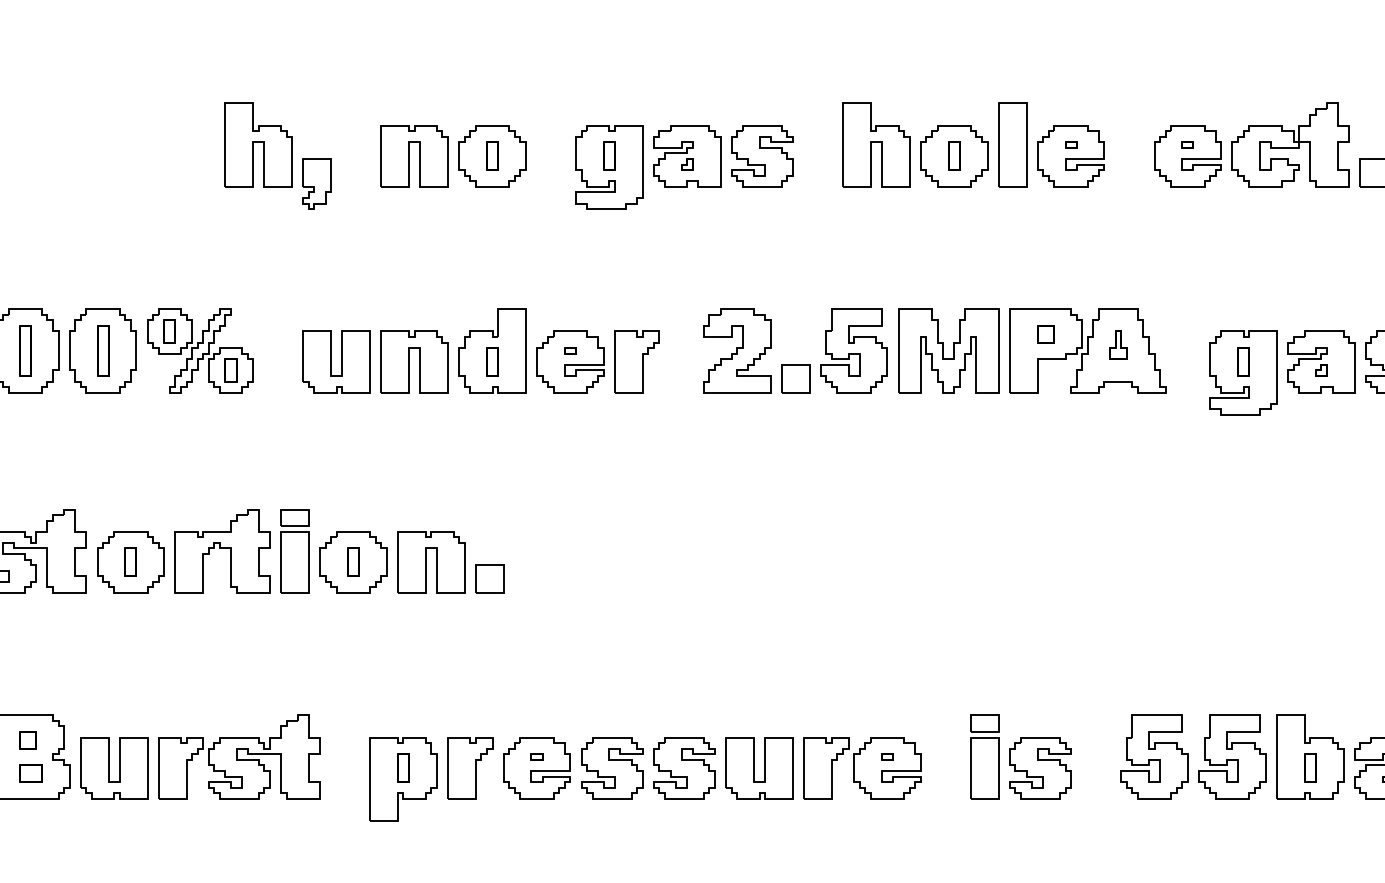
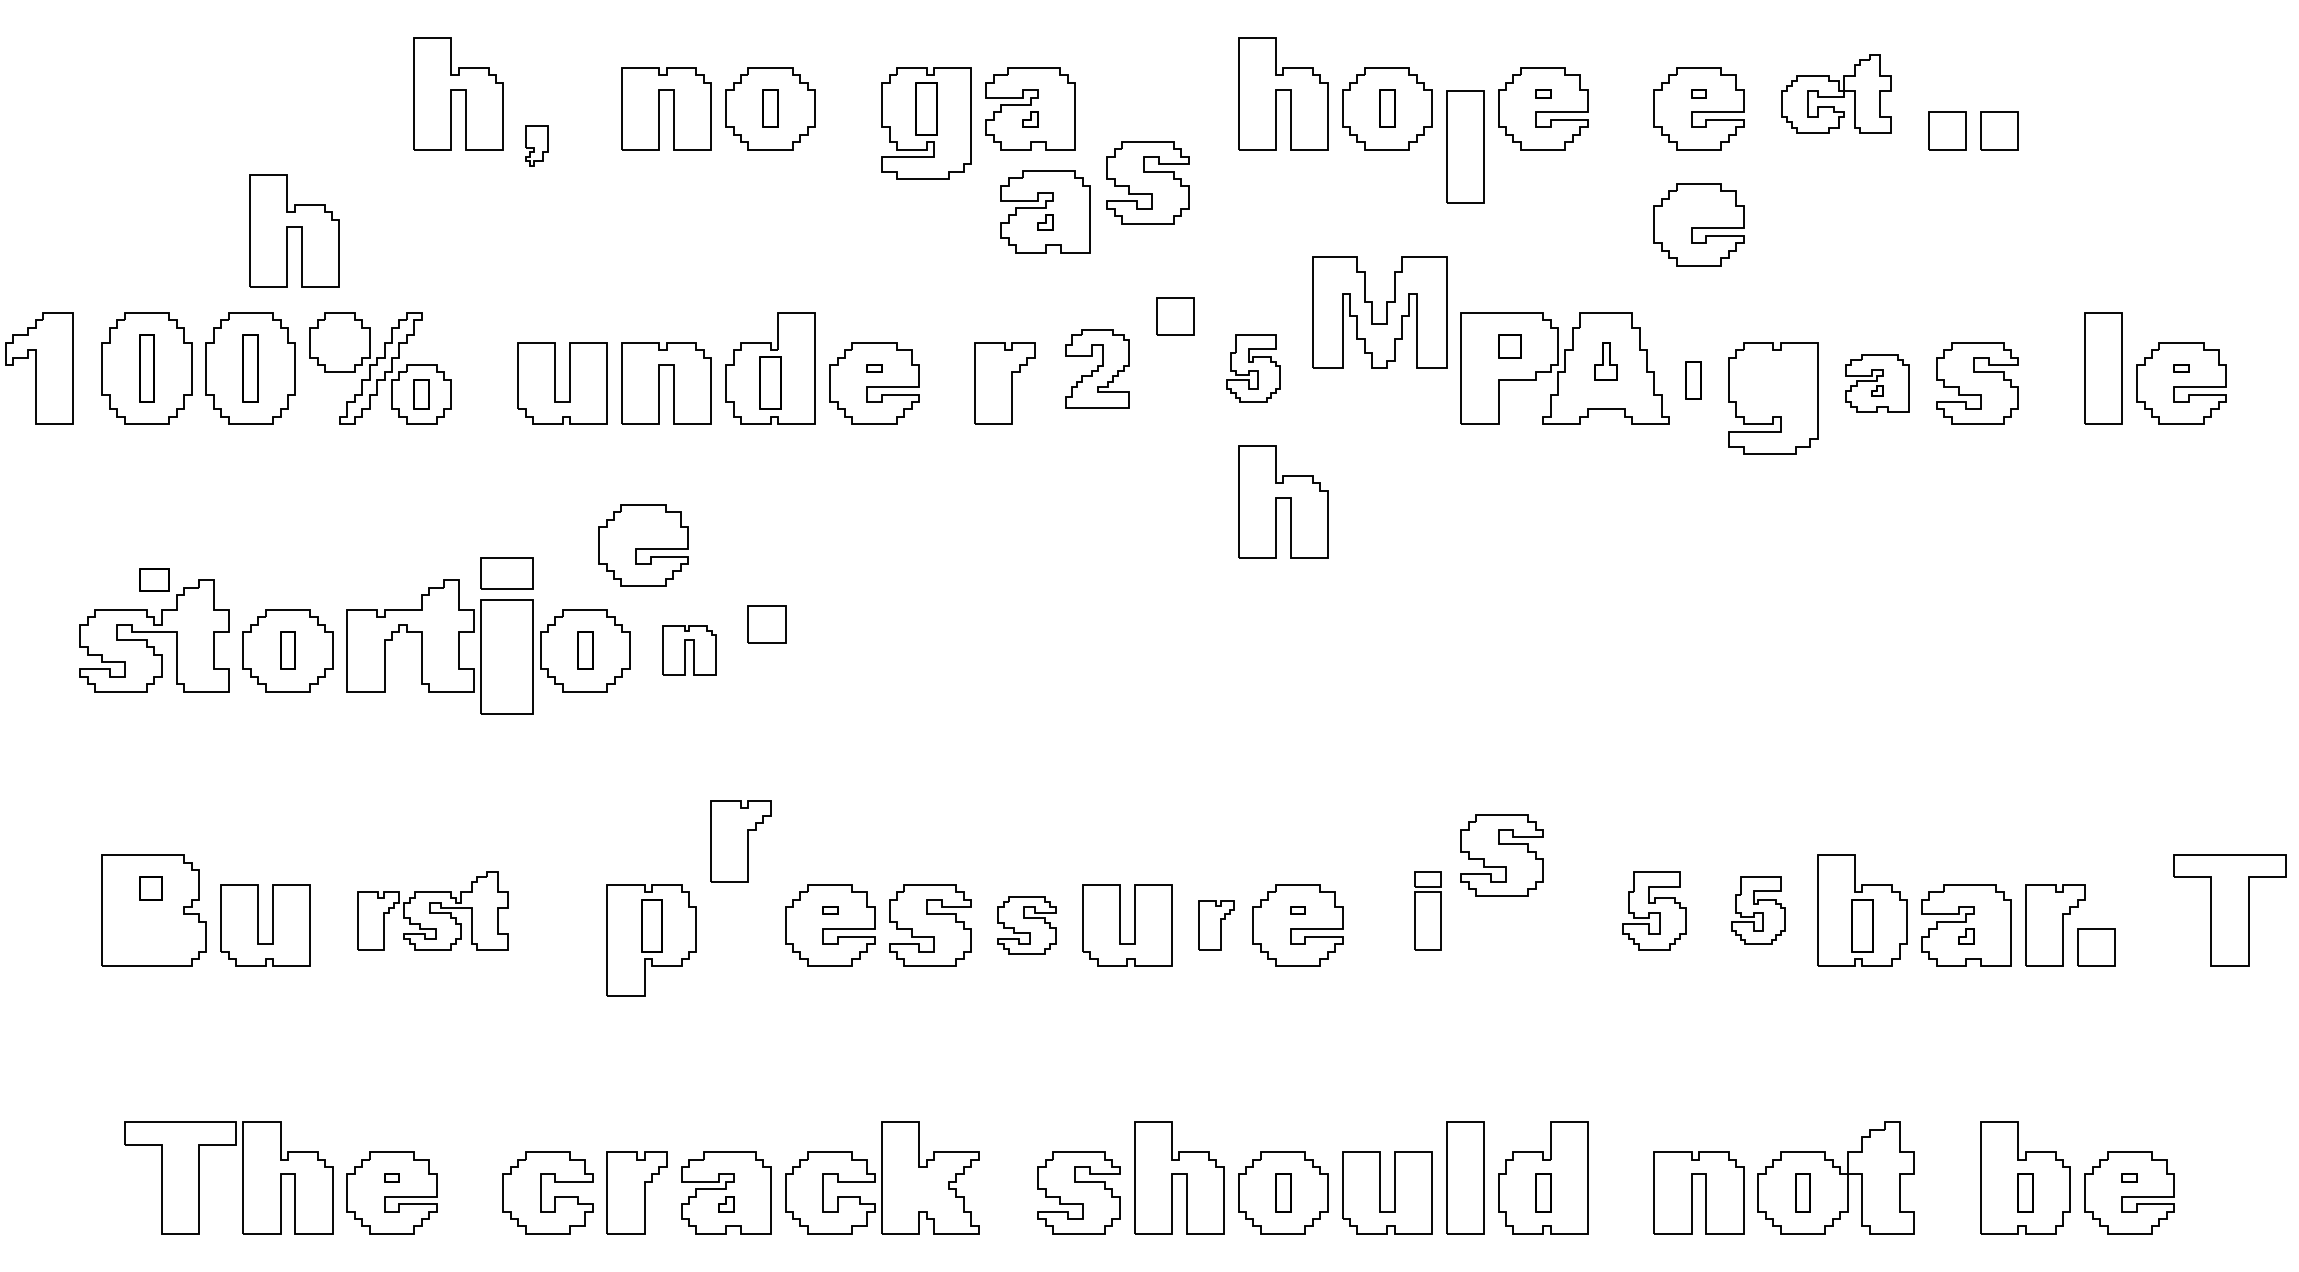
part: (1012, 144) -> (1465, 146), moved
part: (1290, 144) -> (1835, 93), size x0.7
part: (609, 156) -> (926, 108), size x1.4
part: (761, 156) -> (1147, 182), moved
part: (317, 183) -> (536, 145), size x0.6
part: (698, 233) -> (1045, 211), added
part: (1187, 242) -> (1698, 224), added
part: (135, 247) -> (294, 230), added
part: (169, 331) -> (339, 342), removed
part: (737, 350) -> (1097, 368), size x0.7
part: (854, 350) -> (1253, 368), size x0.6
part: (943, 350) -> (1372, 312), moved
part: (492, 362) -> (770, 383), size x1.4
part: (636, 362) -> (1004, 383), moved
part: (1243, 362) -> (1693, 380), moved
part: (1321, 362) -> (1877, 383), size x0.7
part: (795, 378) -> (1175, 316), moved
part: (876, 450) -> (1283, 501), added
part: (397, 483) -> (643, 545), added
part: (295, 550) -> (507, 635), size x1.4
part: (431, 562) -> (689, 650), size x0.6
part: (489, 579) -> (766, 624), moved
part: (239, 756) -> (432, 910), size x0.7
part: (984, 756) -> (1427, 910), size x0.7
part: (1154, 756) -> (1654, 910), size x0.7
part: (1232, 756) -> (1758, 910), size x0.6
part: (403, 768) -> (651, 925), size x1.4
part: (469, 768) -> (740, 841), moved
part: (684, 768) -> (1026, 925), size x0.7
part: (826, 768) -> (1216, 925), size x0.6
part: (1039, 768) -> (1501, 855), moved
part: (1310, 768) -> (1862, 925), size x1.4
part: (30, 773) -> (154, 579), moved

